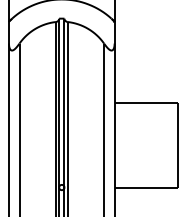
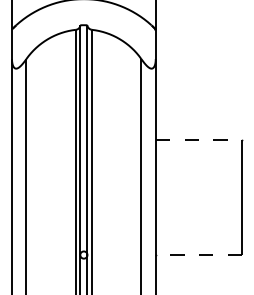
line: (146, 103) -> (199, 140), solid -> dashed
line: (146, 187) -> (198, 255), solid -> dashed

